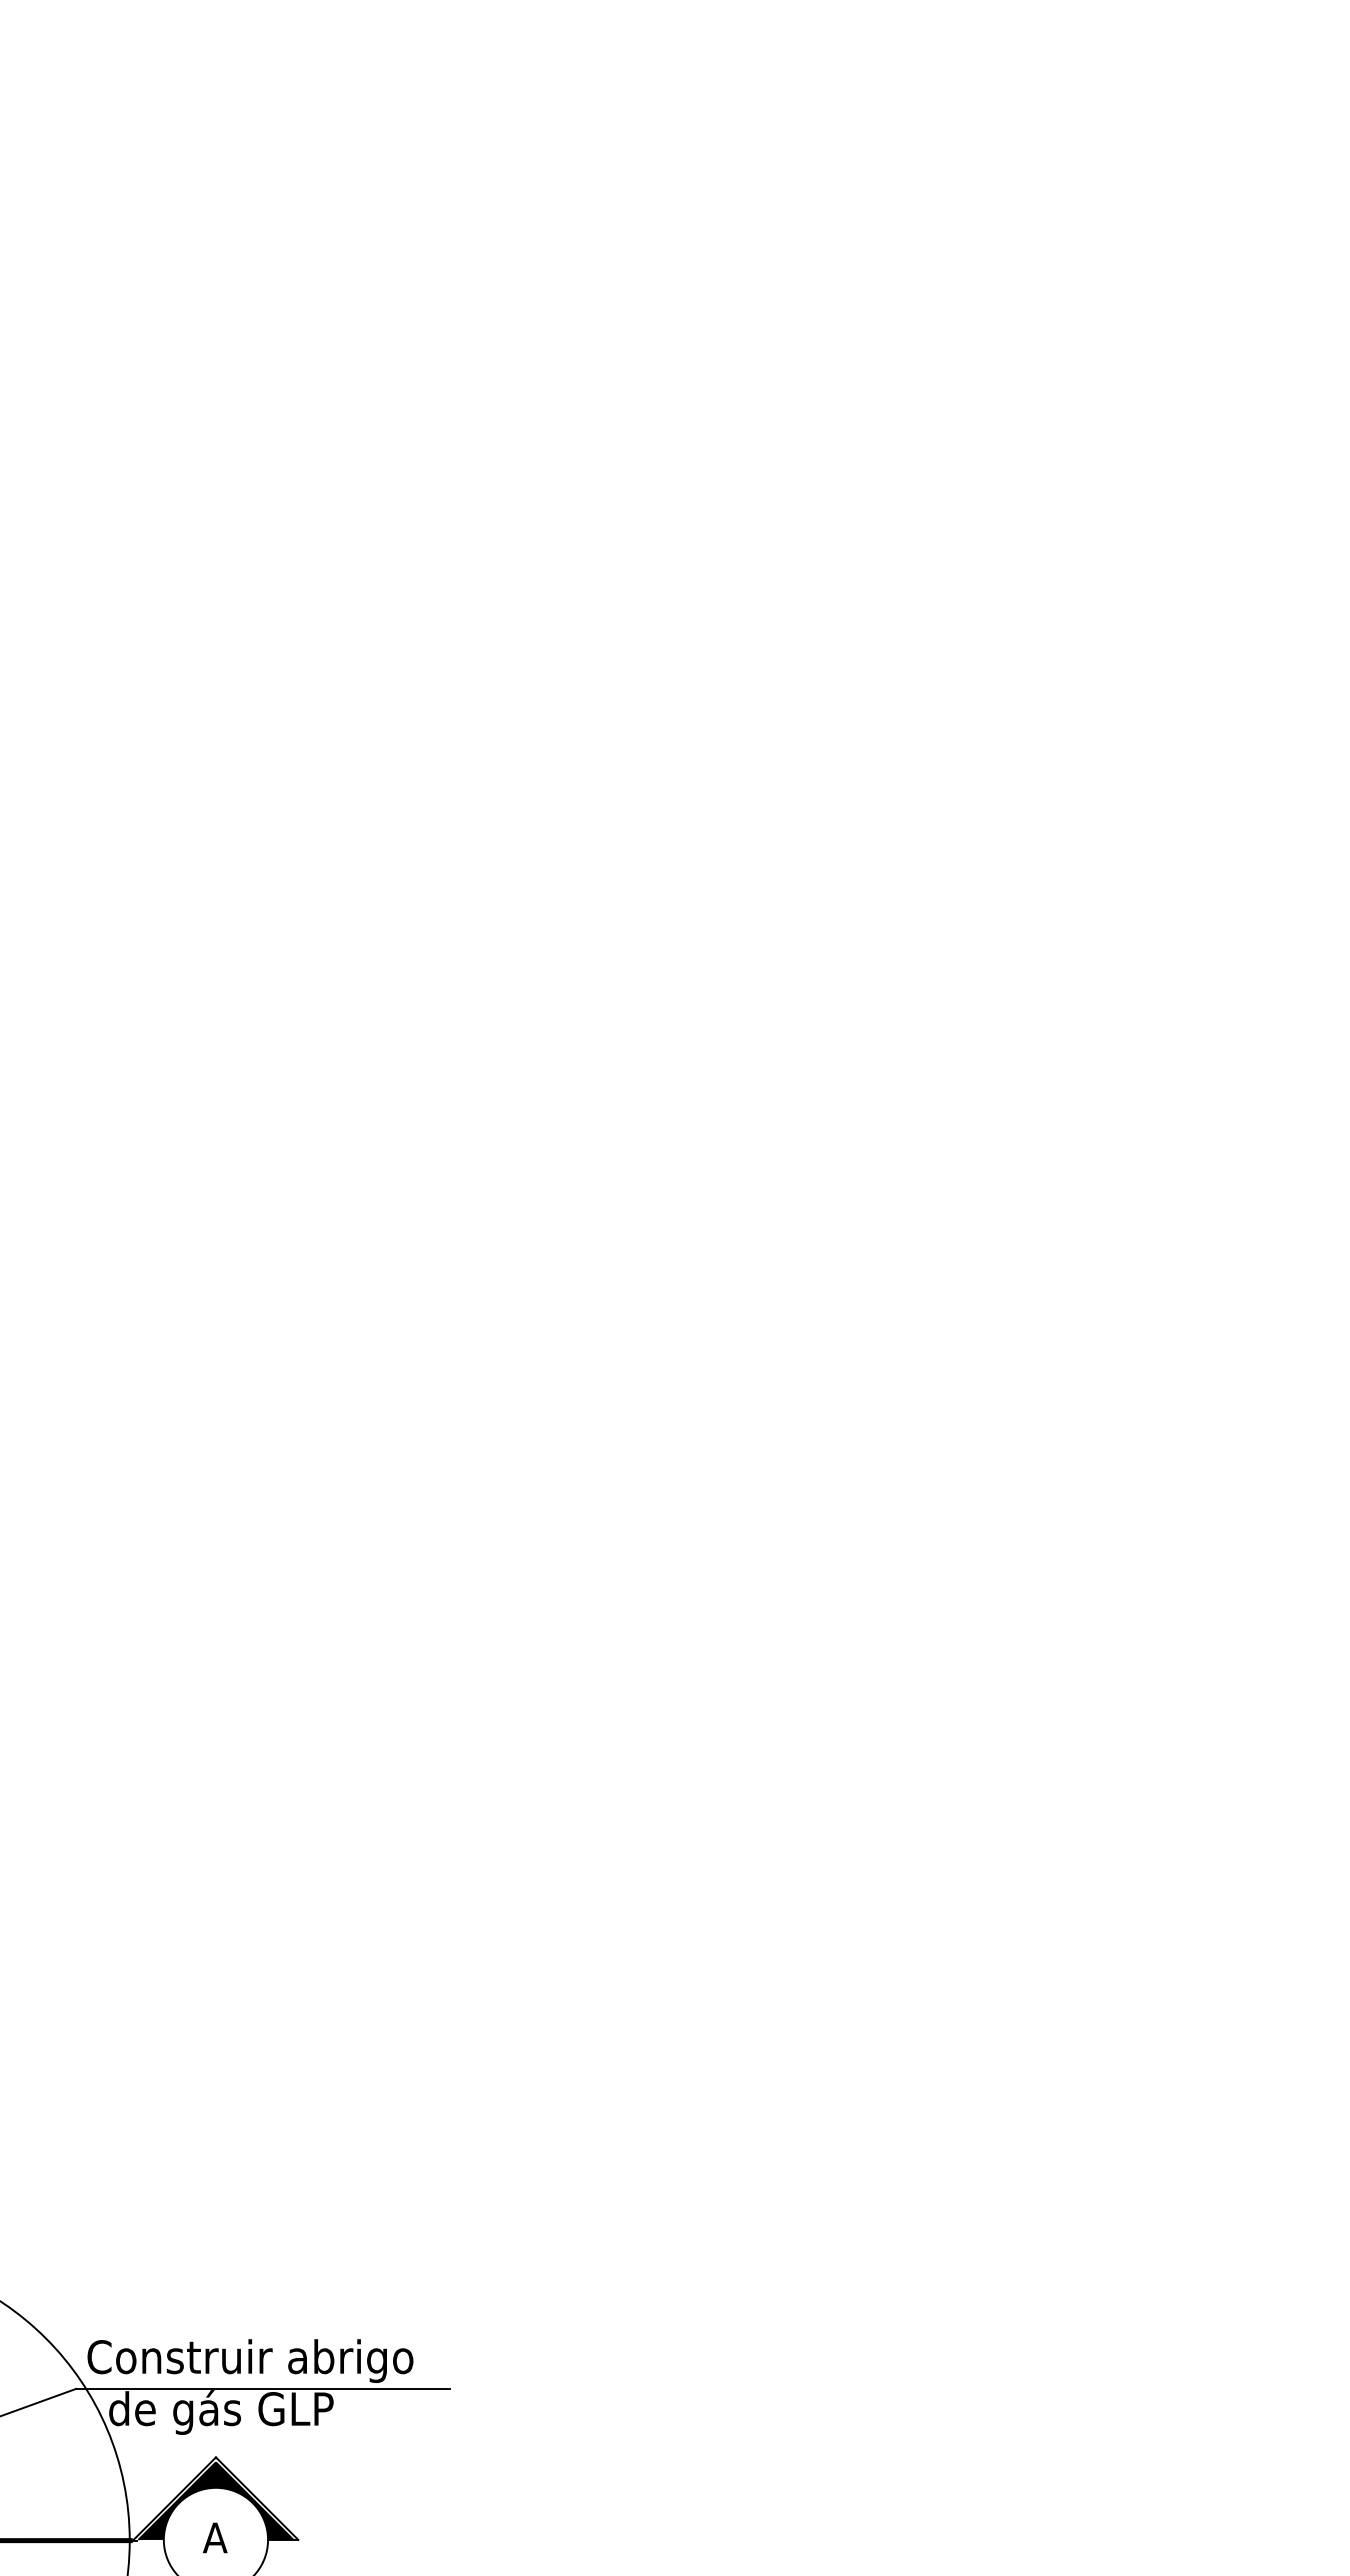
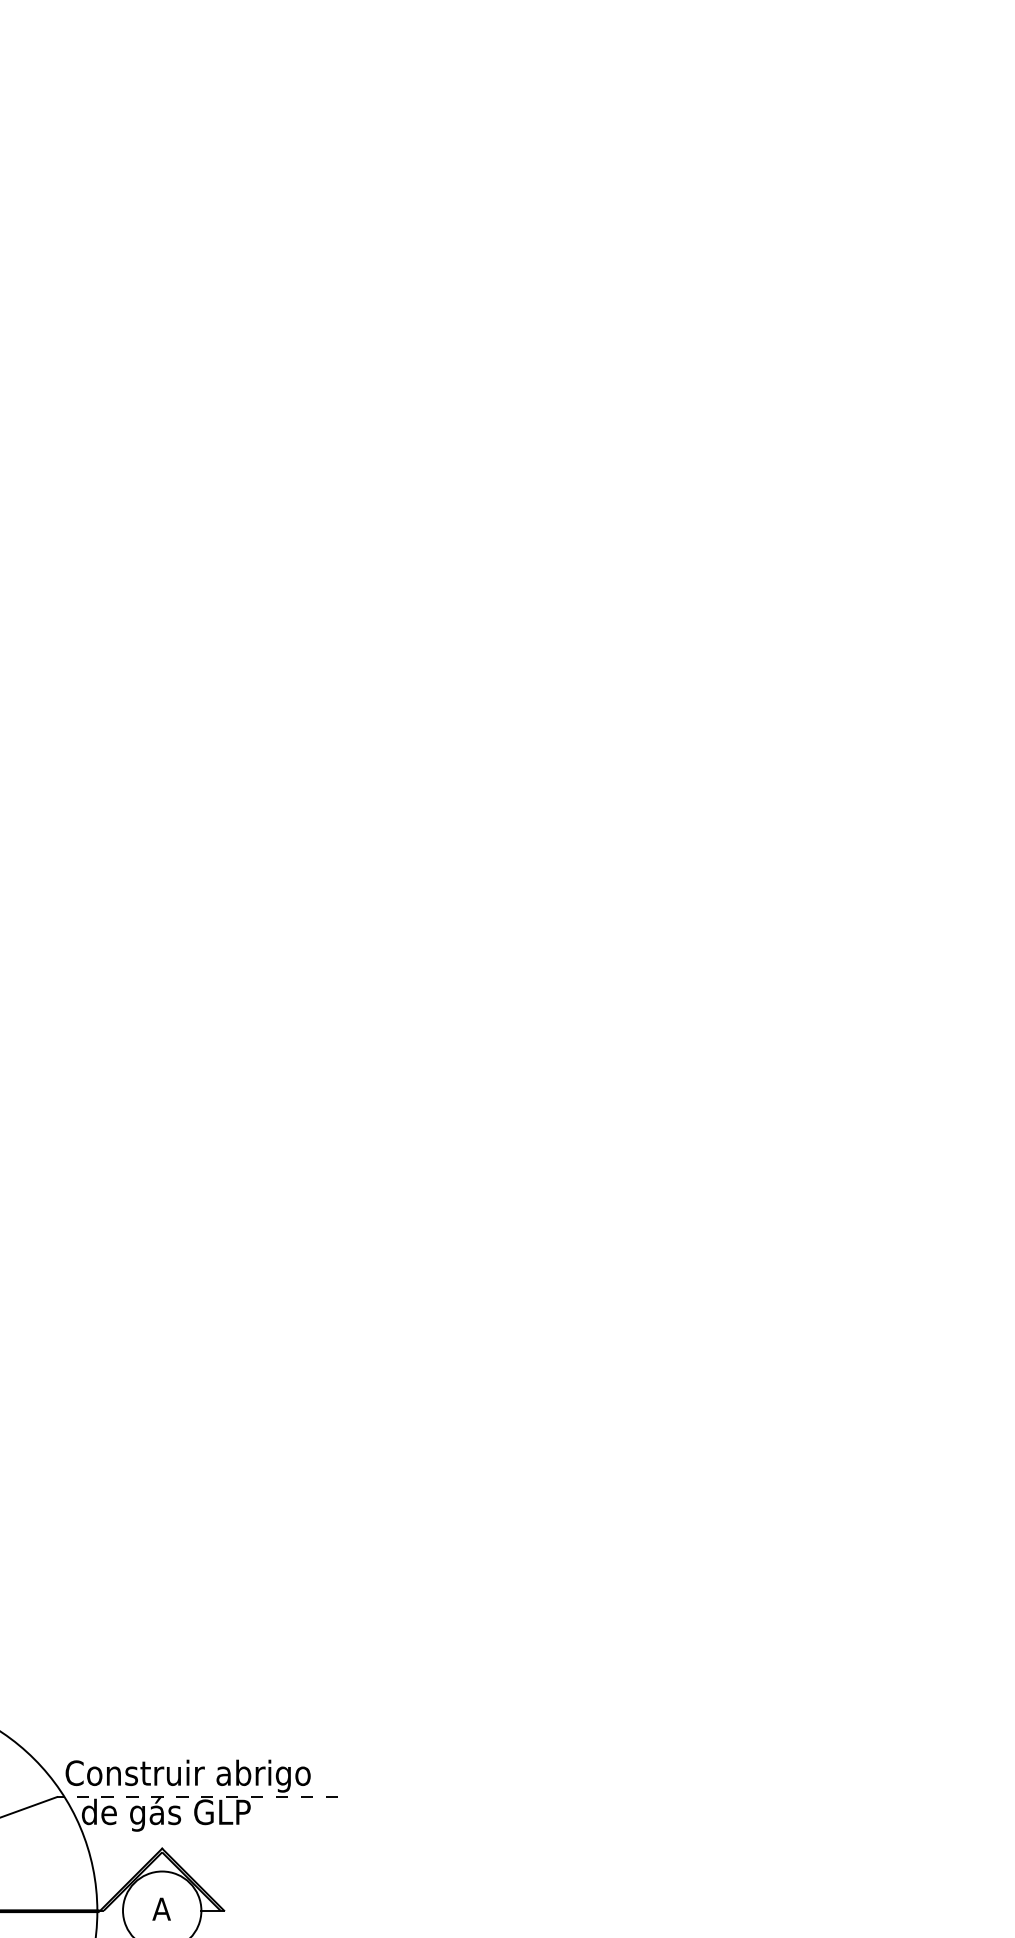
line: (262, 2388) -> (197, 1796), solid -> dashed
fill: (215, 2500) -> (161, 1881), removed

